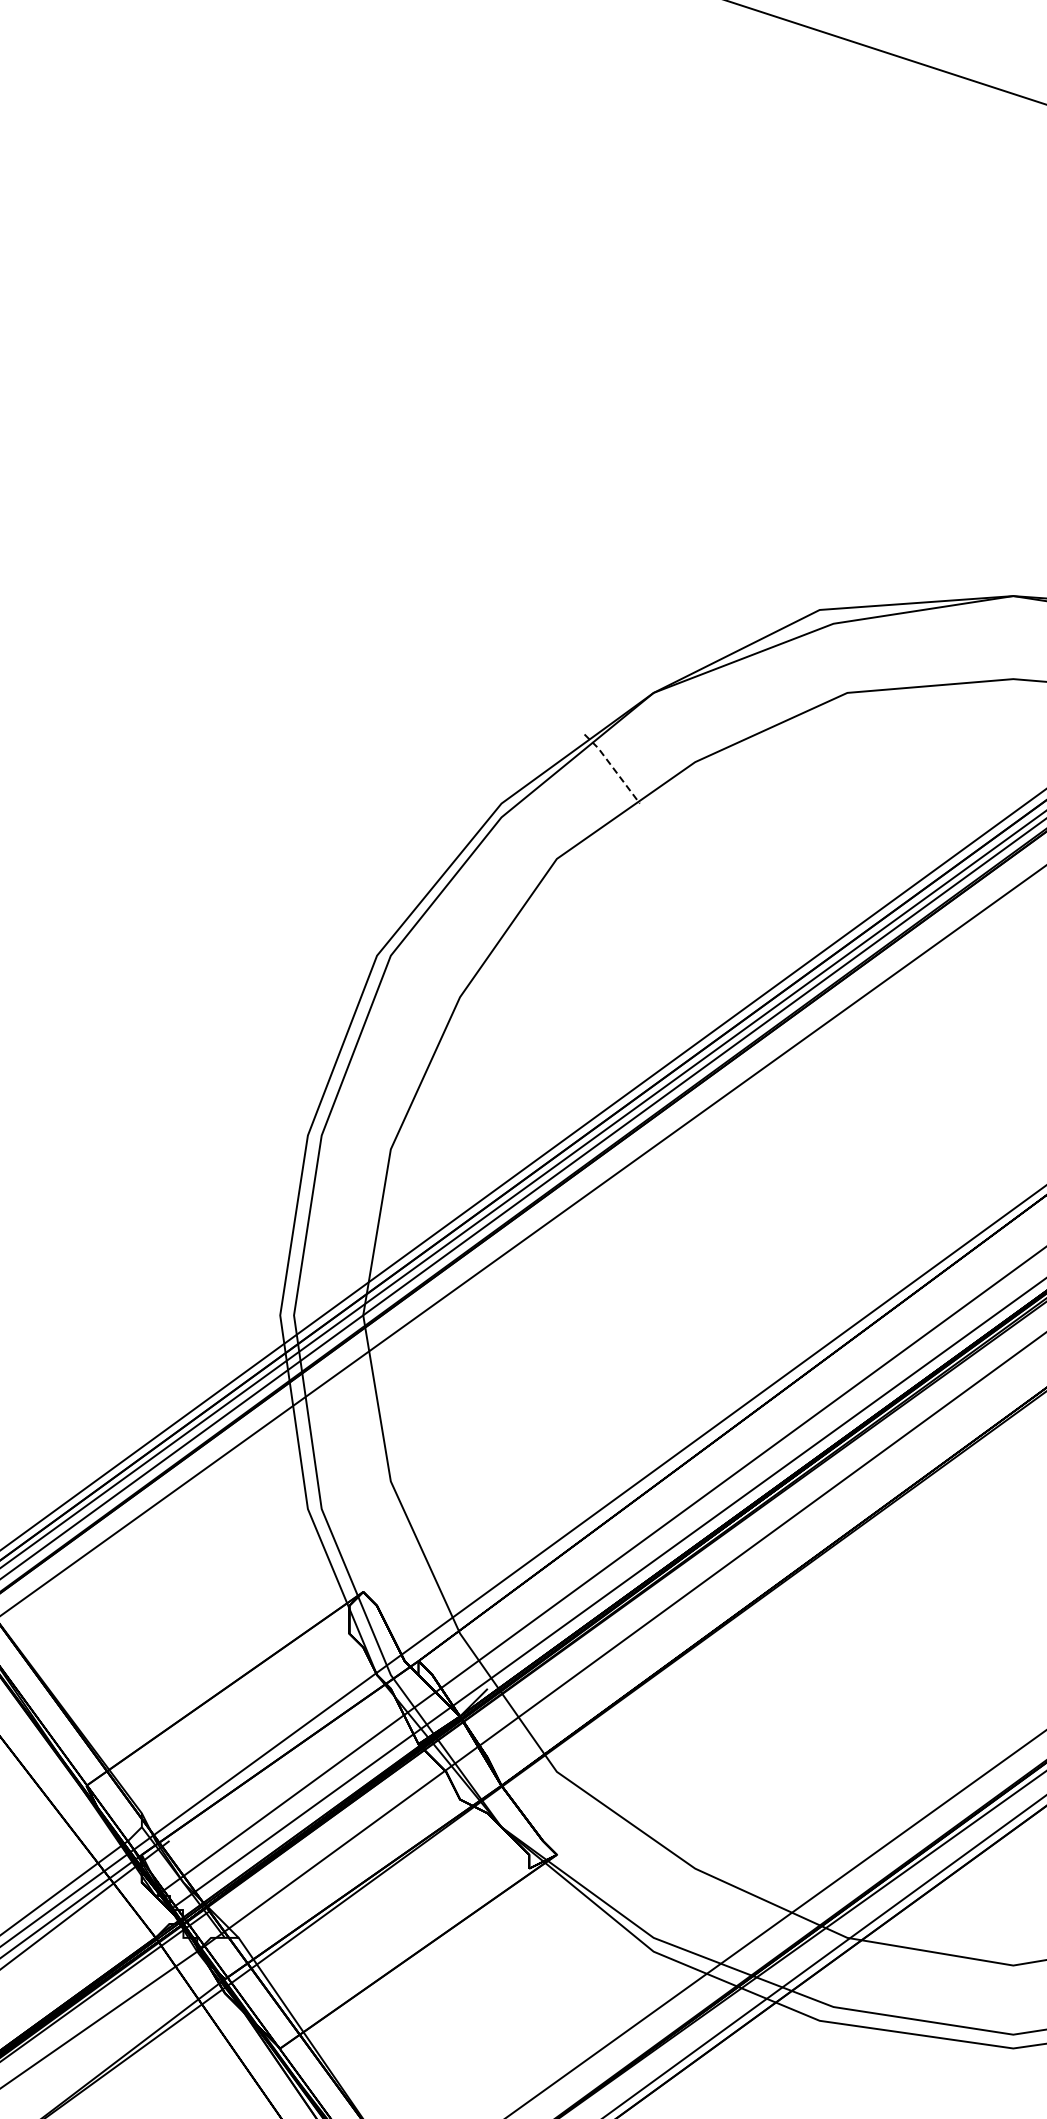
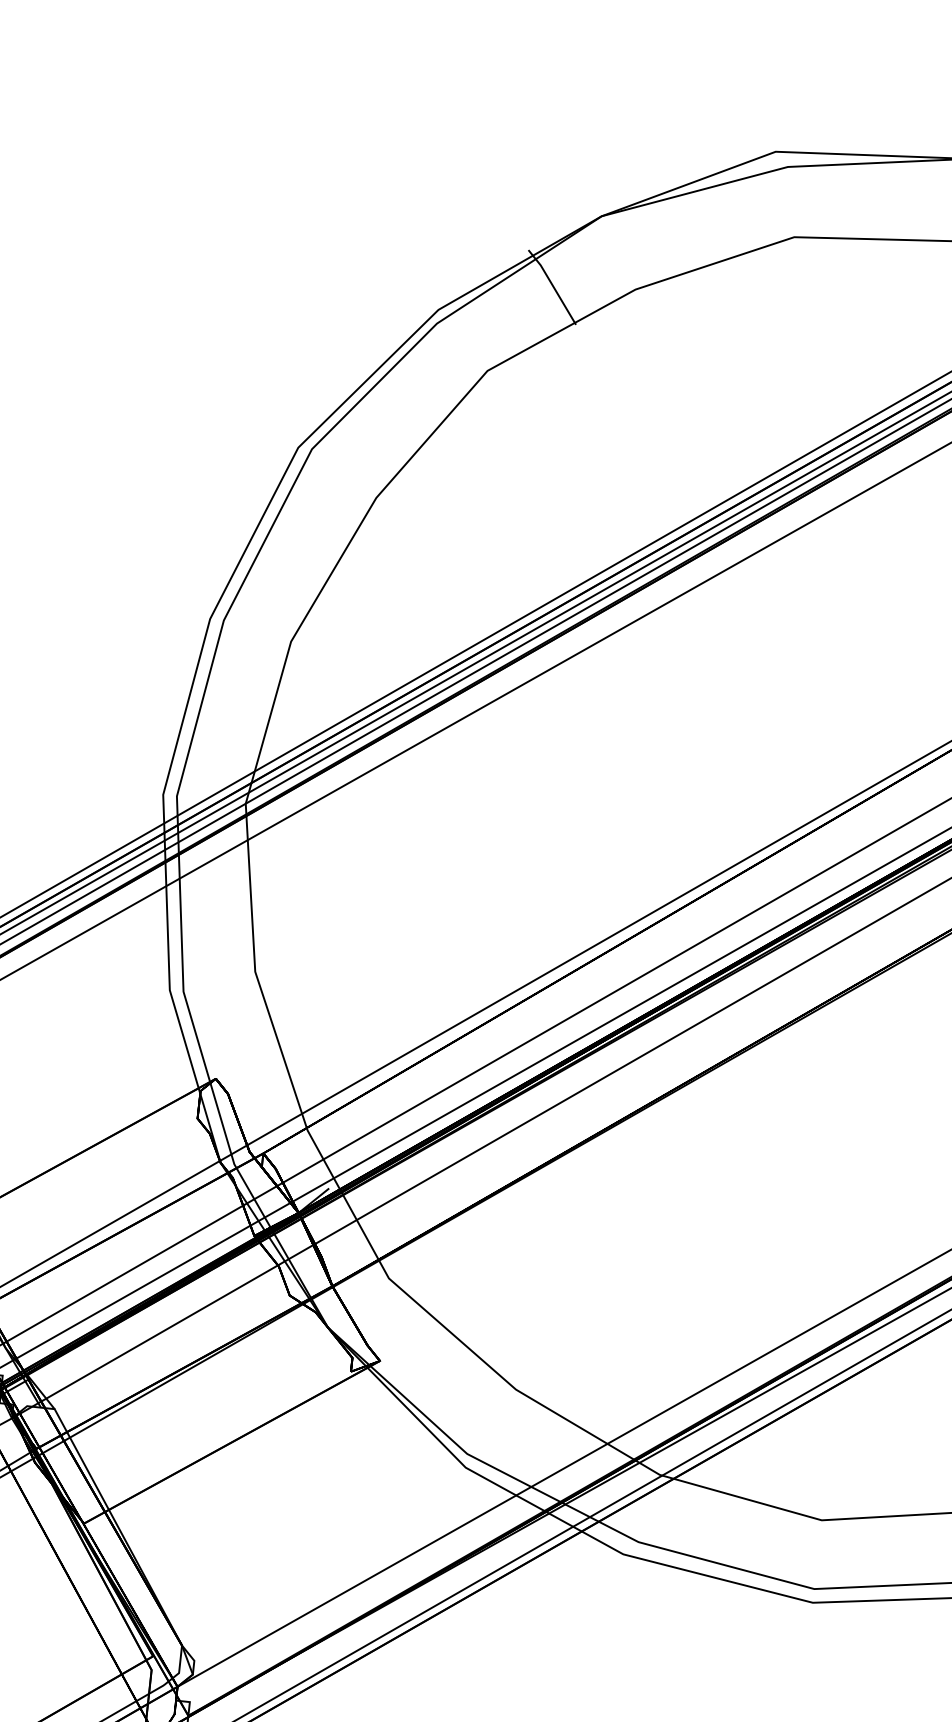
line: (613, 768) -> (553, 287), dashed -> solid

